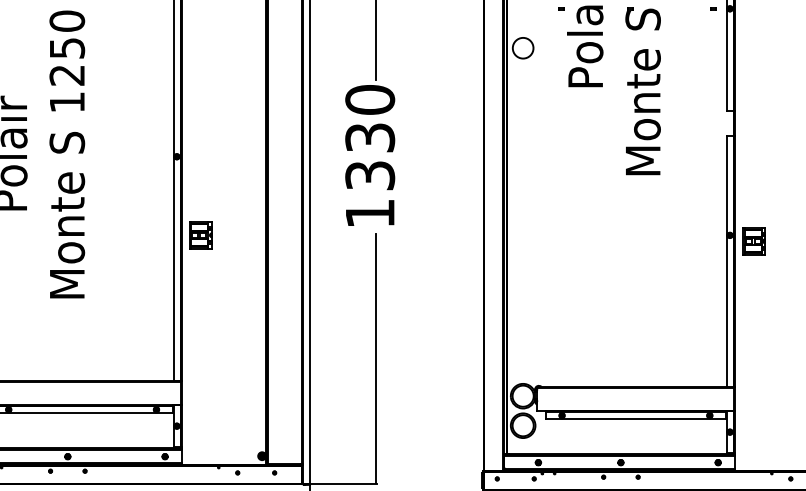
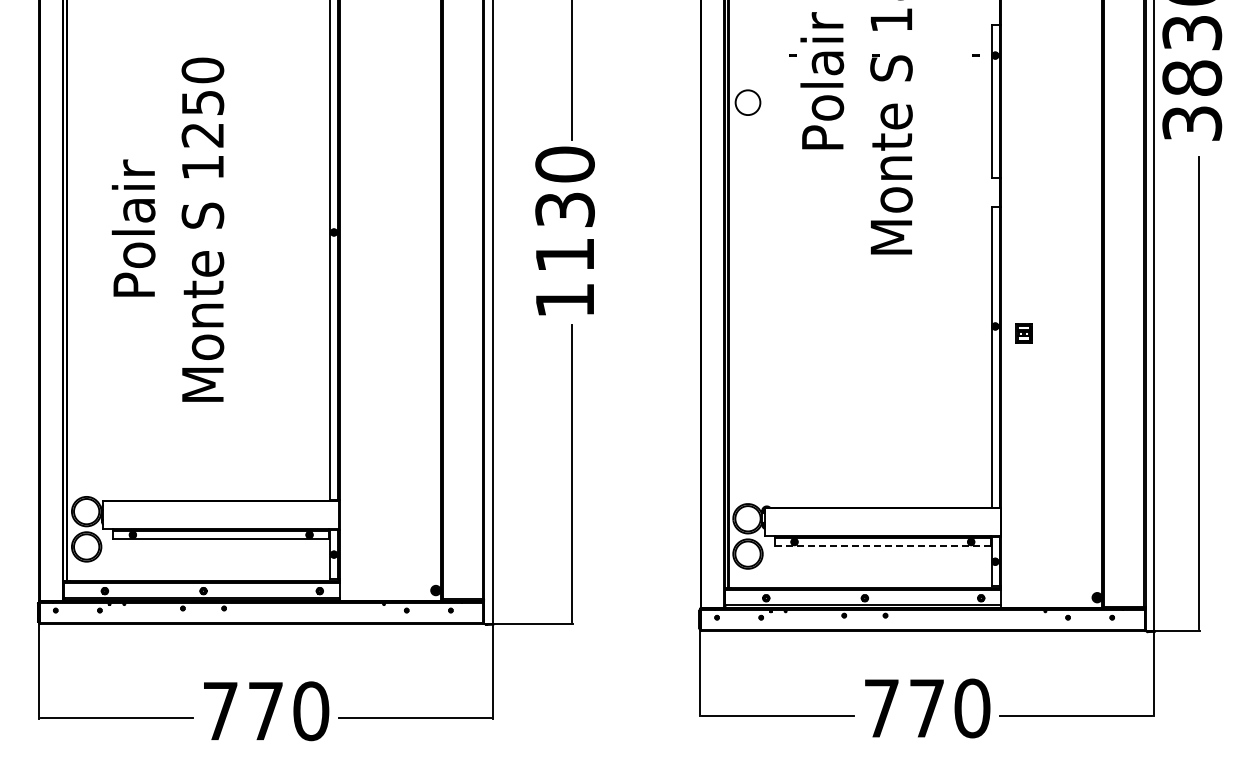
text: (369, 176) -> (564, 255), 1330 -> 1130
part: (200, 235) -> (362, 326), removed
part: (754, 241) -> (1024, 333), size x0.6
line: (635, 418) -> (882, 545), solid -> dashed

